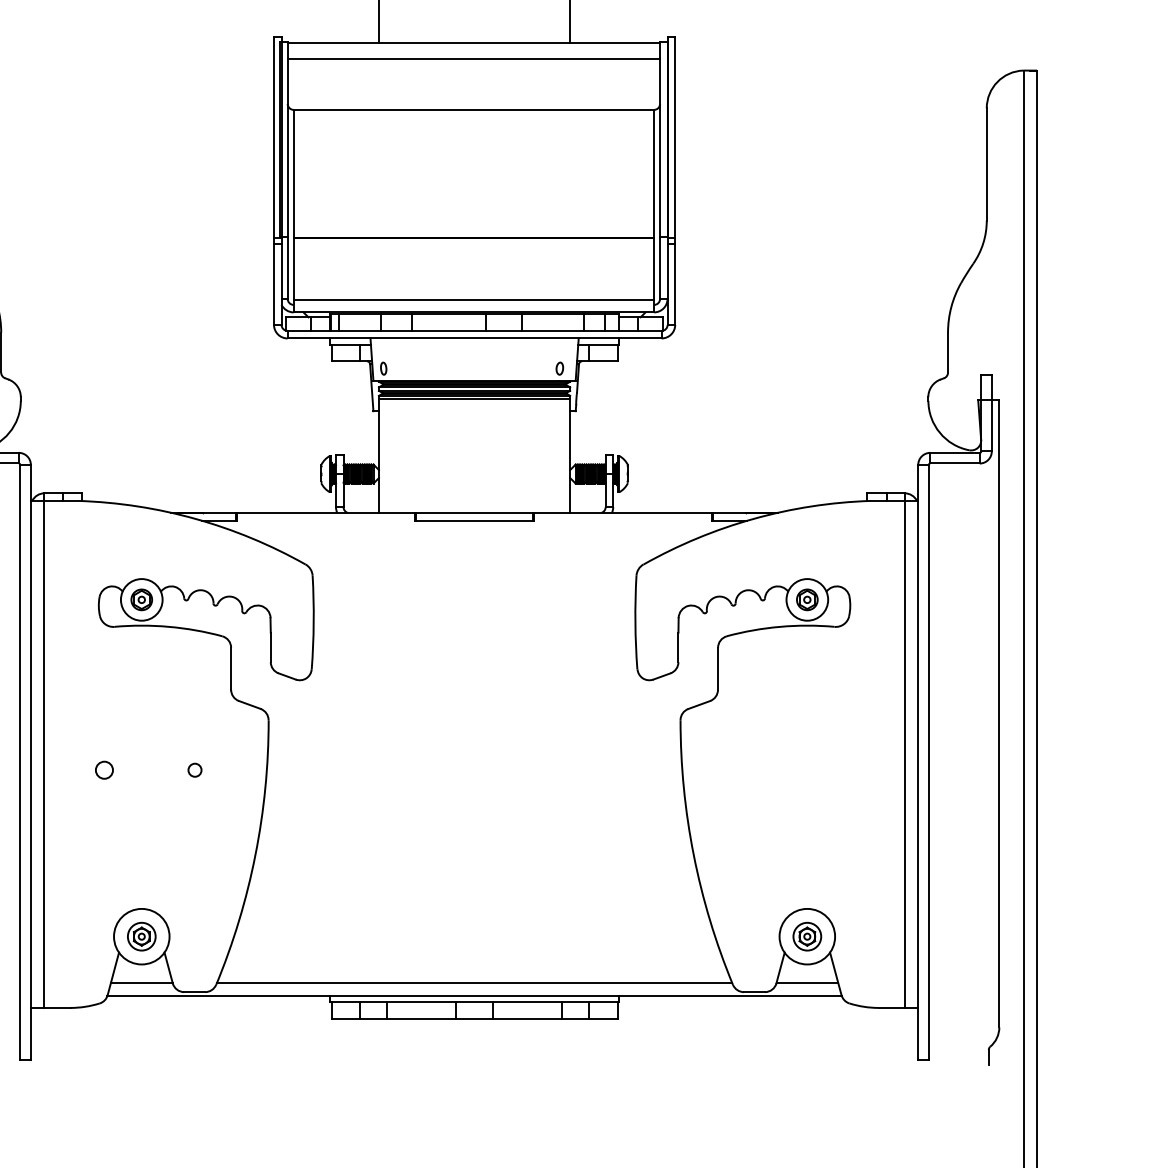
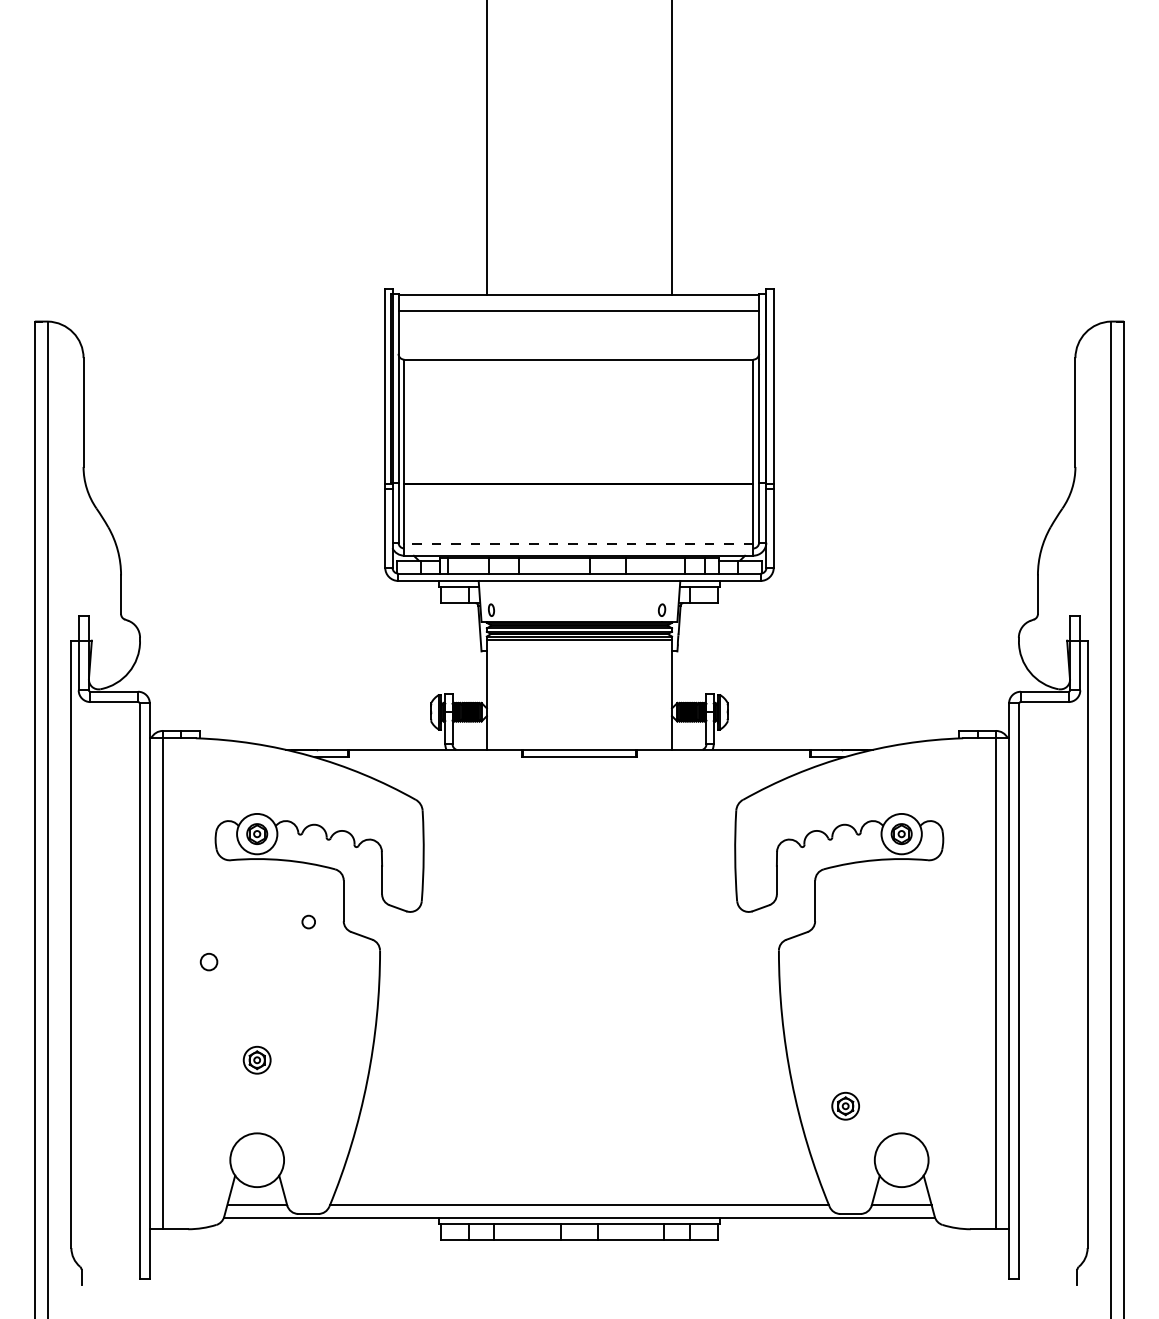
line: (473, 299) -> (578, 543), solid -> dashed
circle: (103, 769) -> (208, 961), moved
circle: (194, 769) -> (308, 921), moved
part: (141, 935) -> (256, 1059), moved
part: (807, 935) -> (845, 1105), moved

